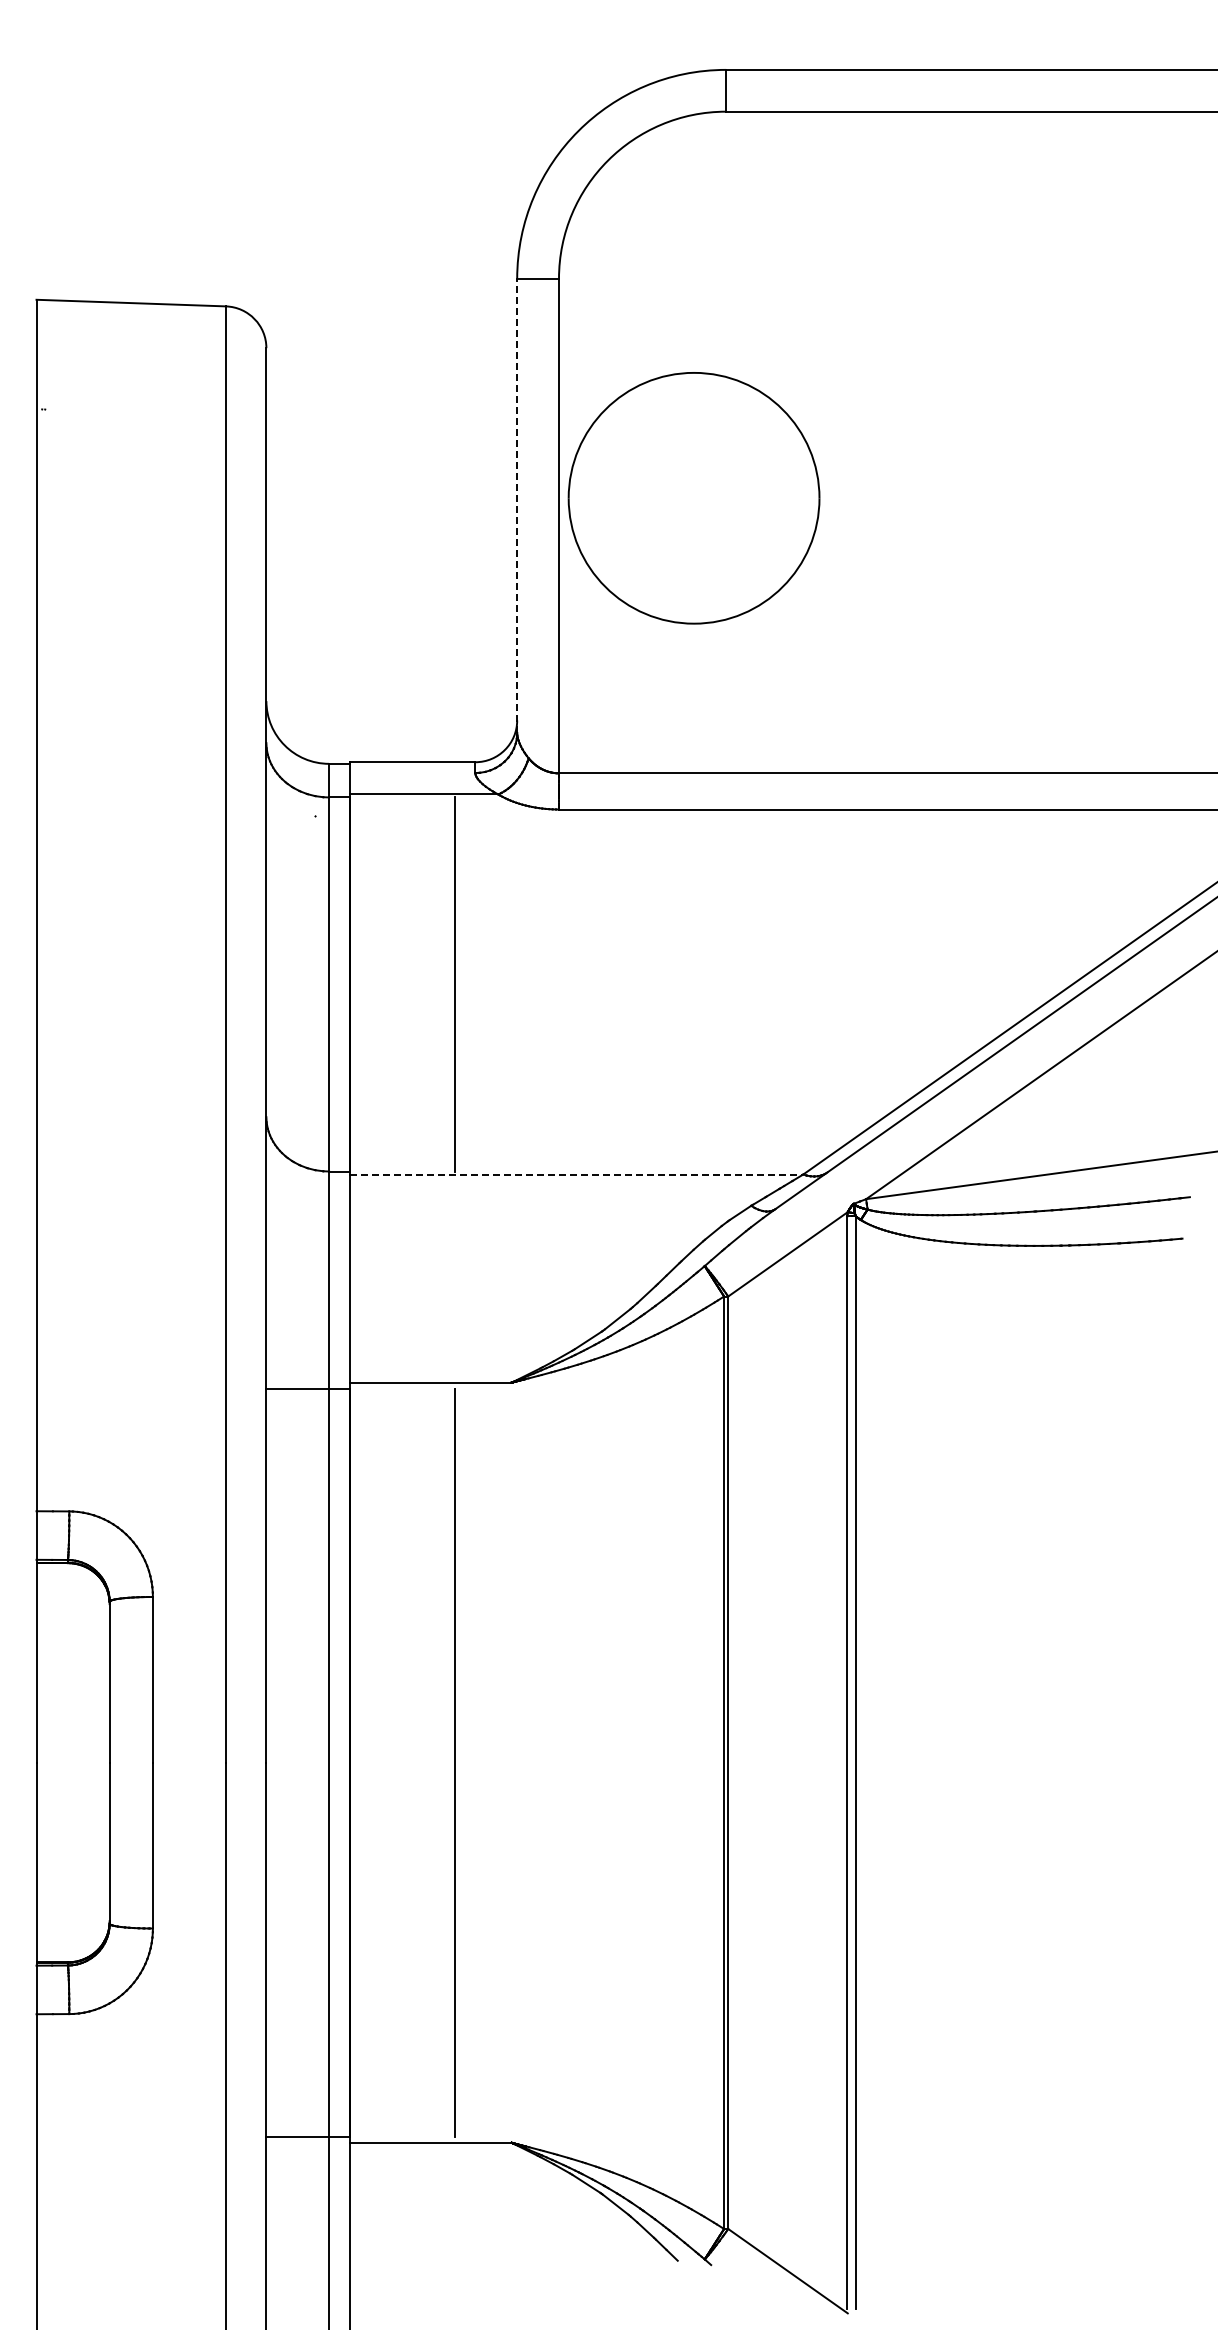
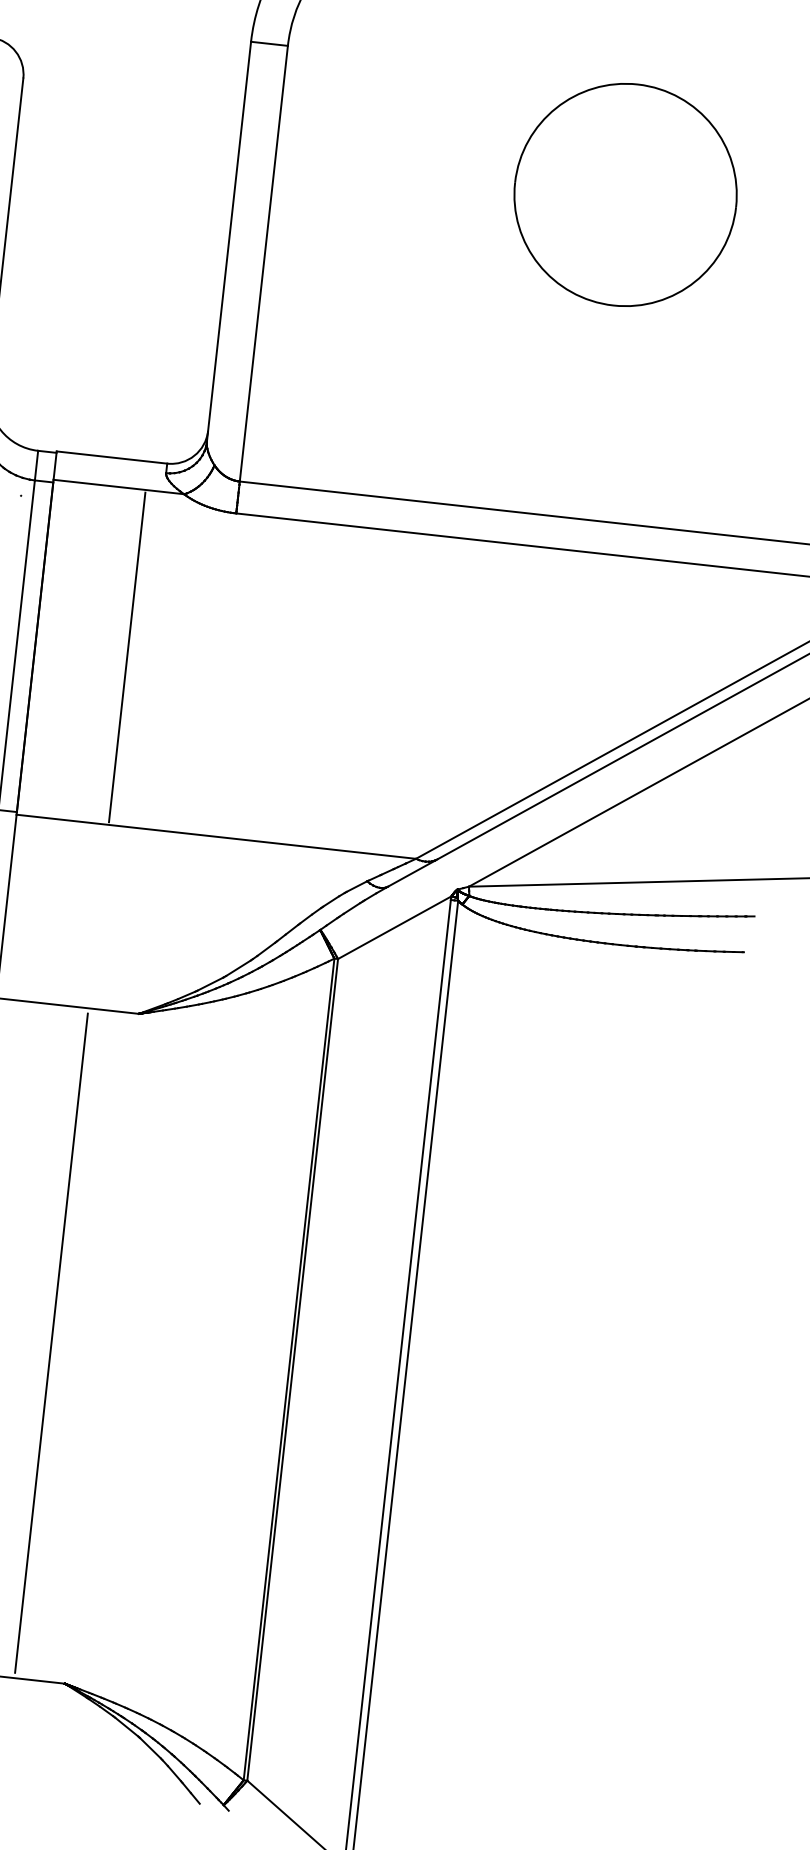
part: (693, 498) -> (625, 195), moved
line: (517, 505) -> (229, 241), dashed -> solid
line: (576, 1174) -> (216, 836), dashed -> solid

